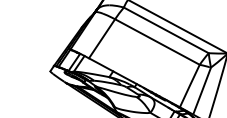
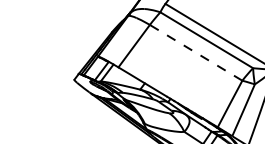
line: (157, 41) -> (196, 52), solid -> dashed

